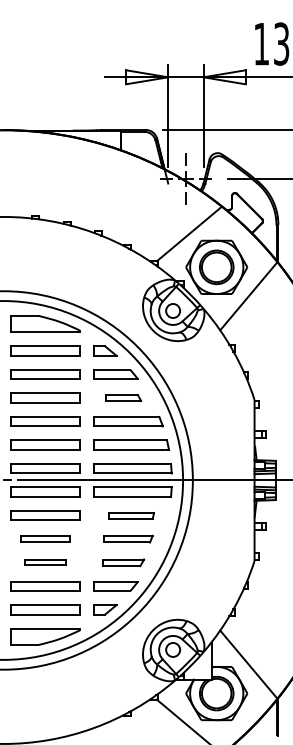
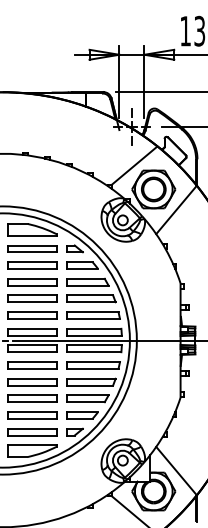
part: (123, 397) -> (87, 281), size x1.67
part: (131, 515) -> (93, 365), size x1.67
part: (45, 538) -> (32, 381), size x1.43
part: (128, 538) -> (91, 381), size x1.43
part: (45, 562) -> (32, 398), size x1.67
part: (123, 562) -> (87, 398), size x1.43

